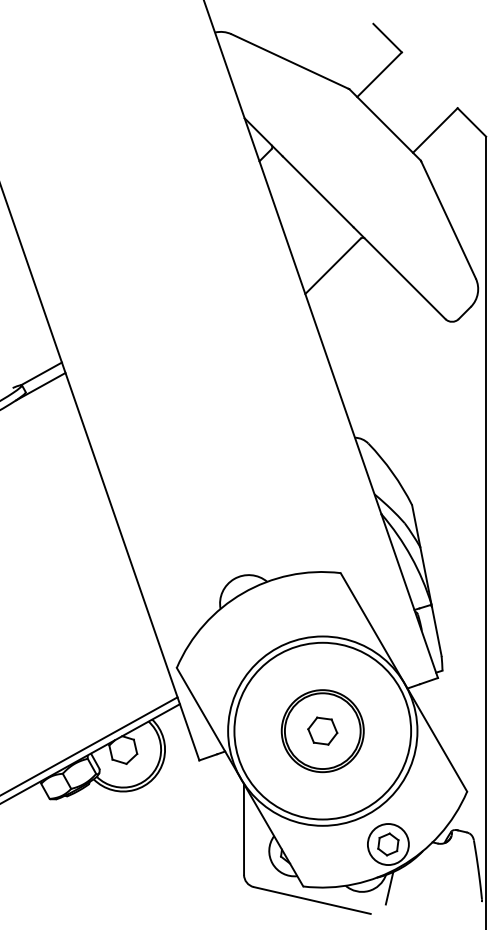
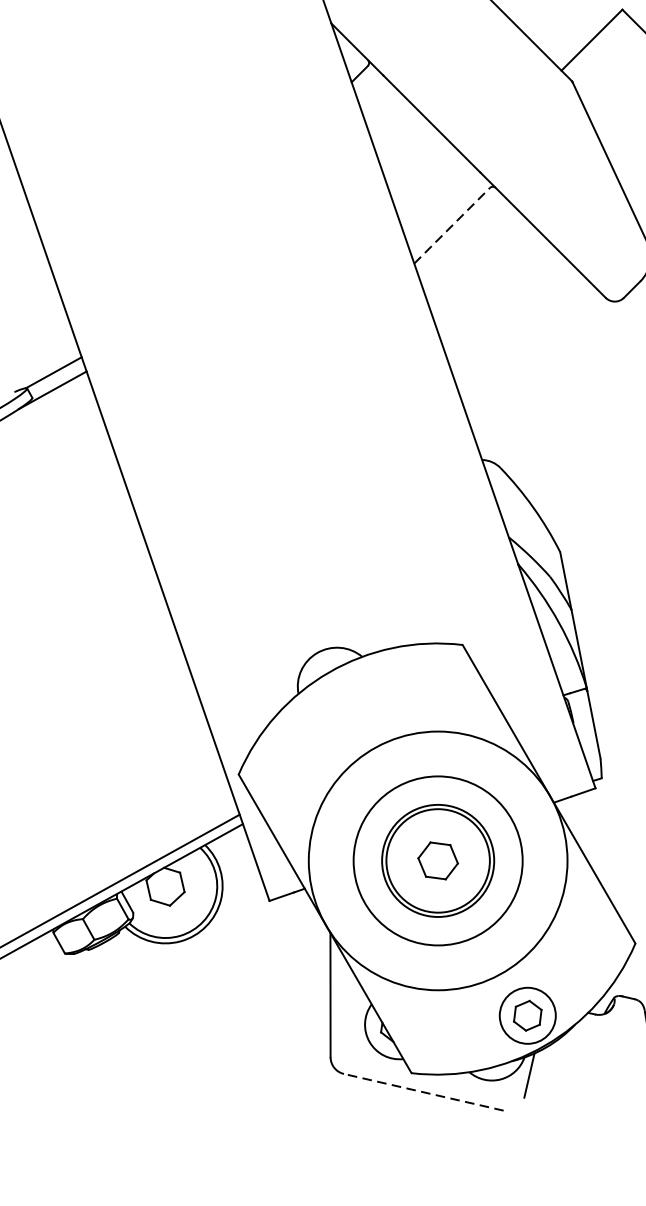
line: (333, 266) -> (452, 226), solid -> dashed
circle: (322, 730) -> (437, 860), size x0.7
line: (312, 900) -> (424, 1092), solid -> dashed

